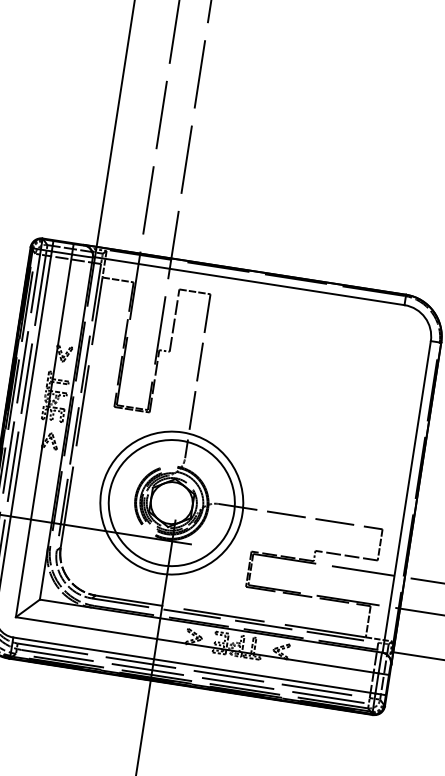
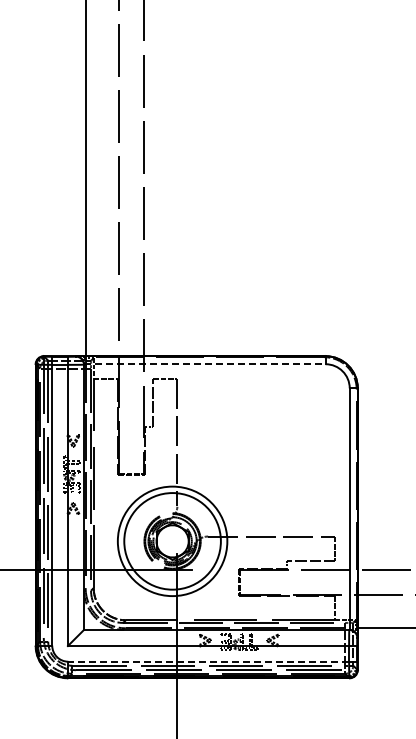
line: (248, 281) -> (204, 364), solid -> dashed
line: (194, 665) -> (208, 661), solid -> dashed

